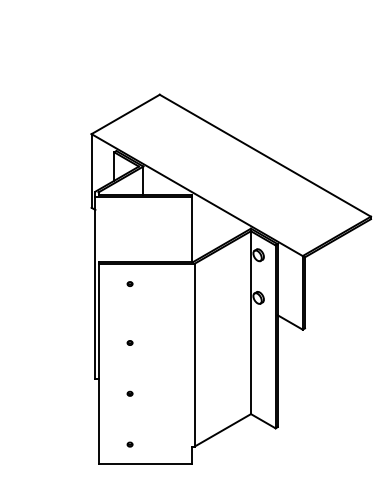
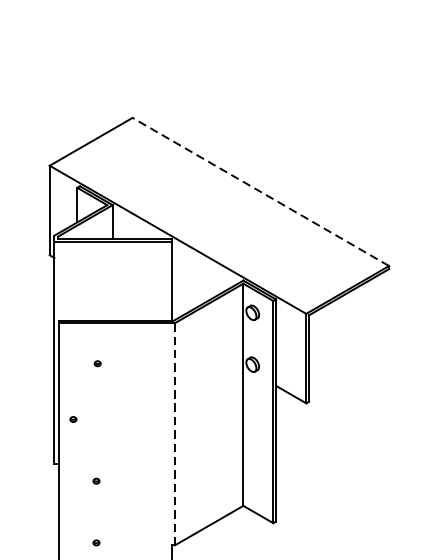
line: (265, 155) -> (261, 191), solid -> dashed
part: (129, 283) -> (97, 362), moved
part: (129, 342) -> (72, 418), moved
line: (194, 355) -> (174, 434), solid -> dashed

